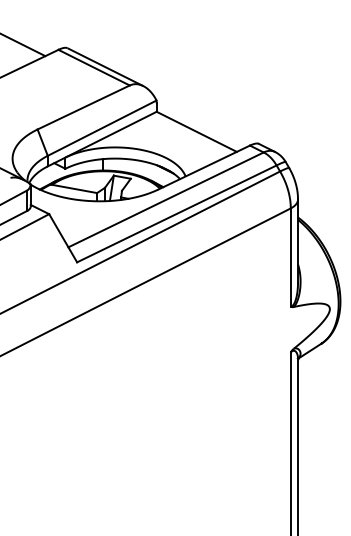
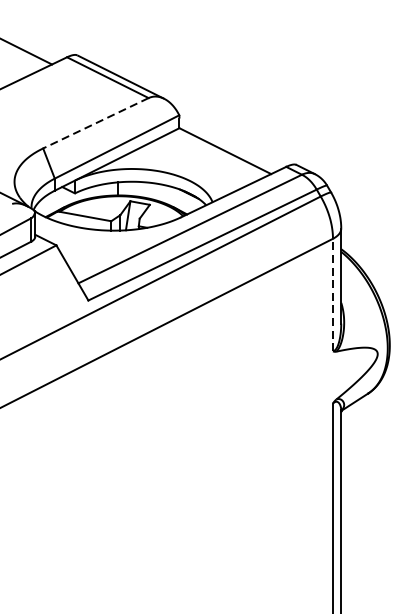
line: (83, 107) -> (95, 123), solid -> dashed
line: (290, 257) -> (332, 294), solid -> dashed

